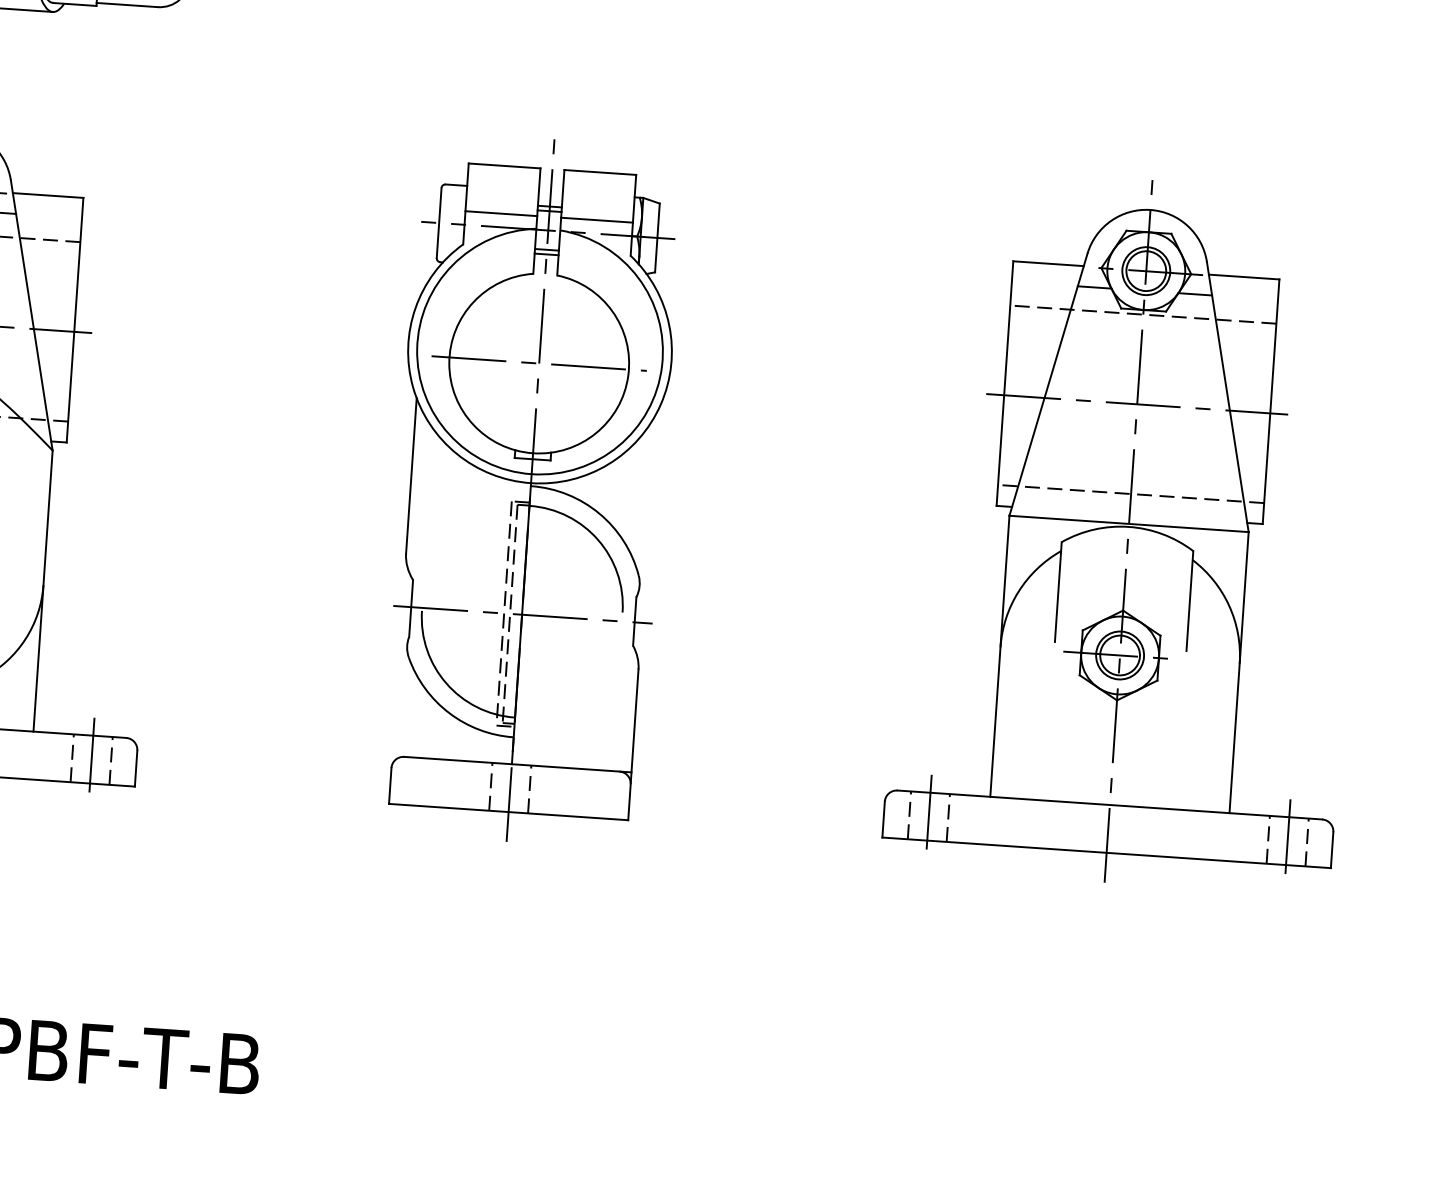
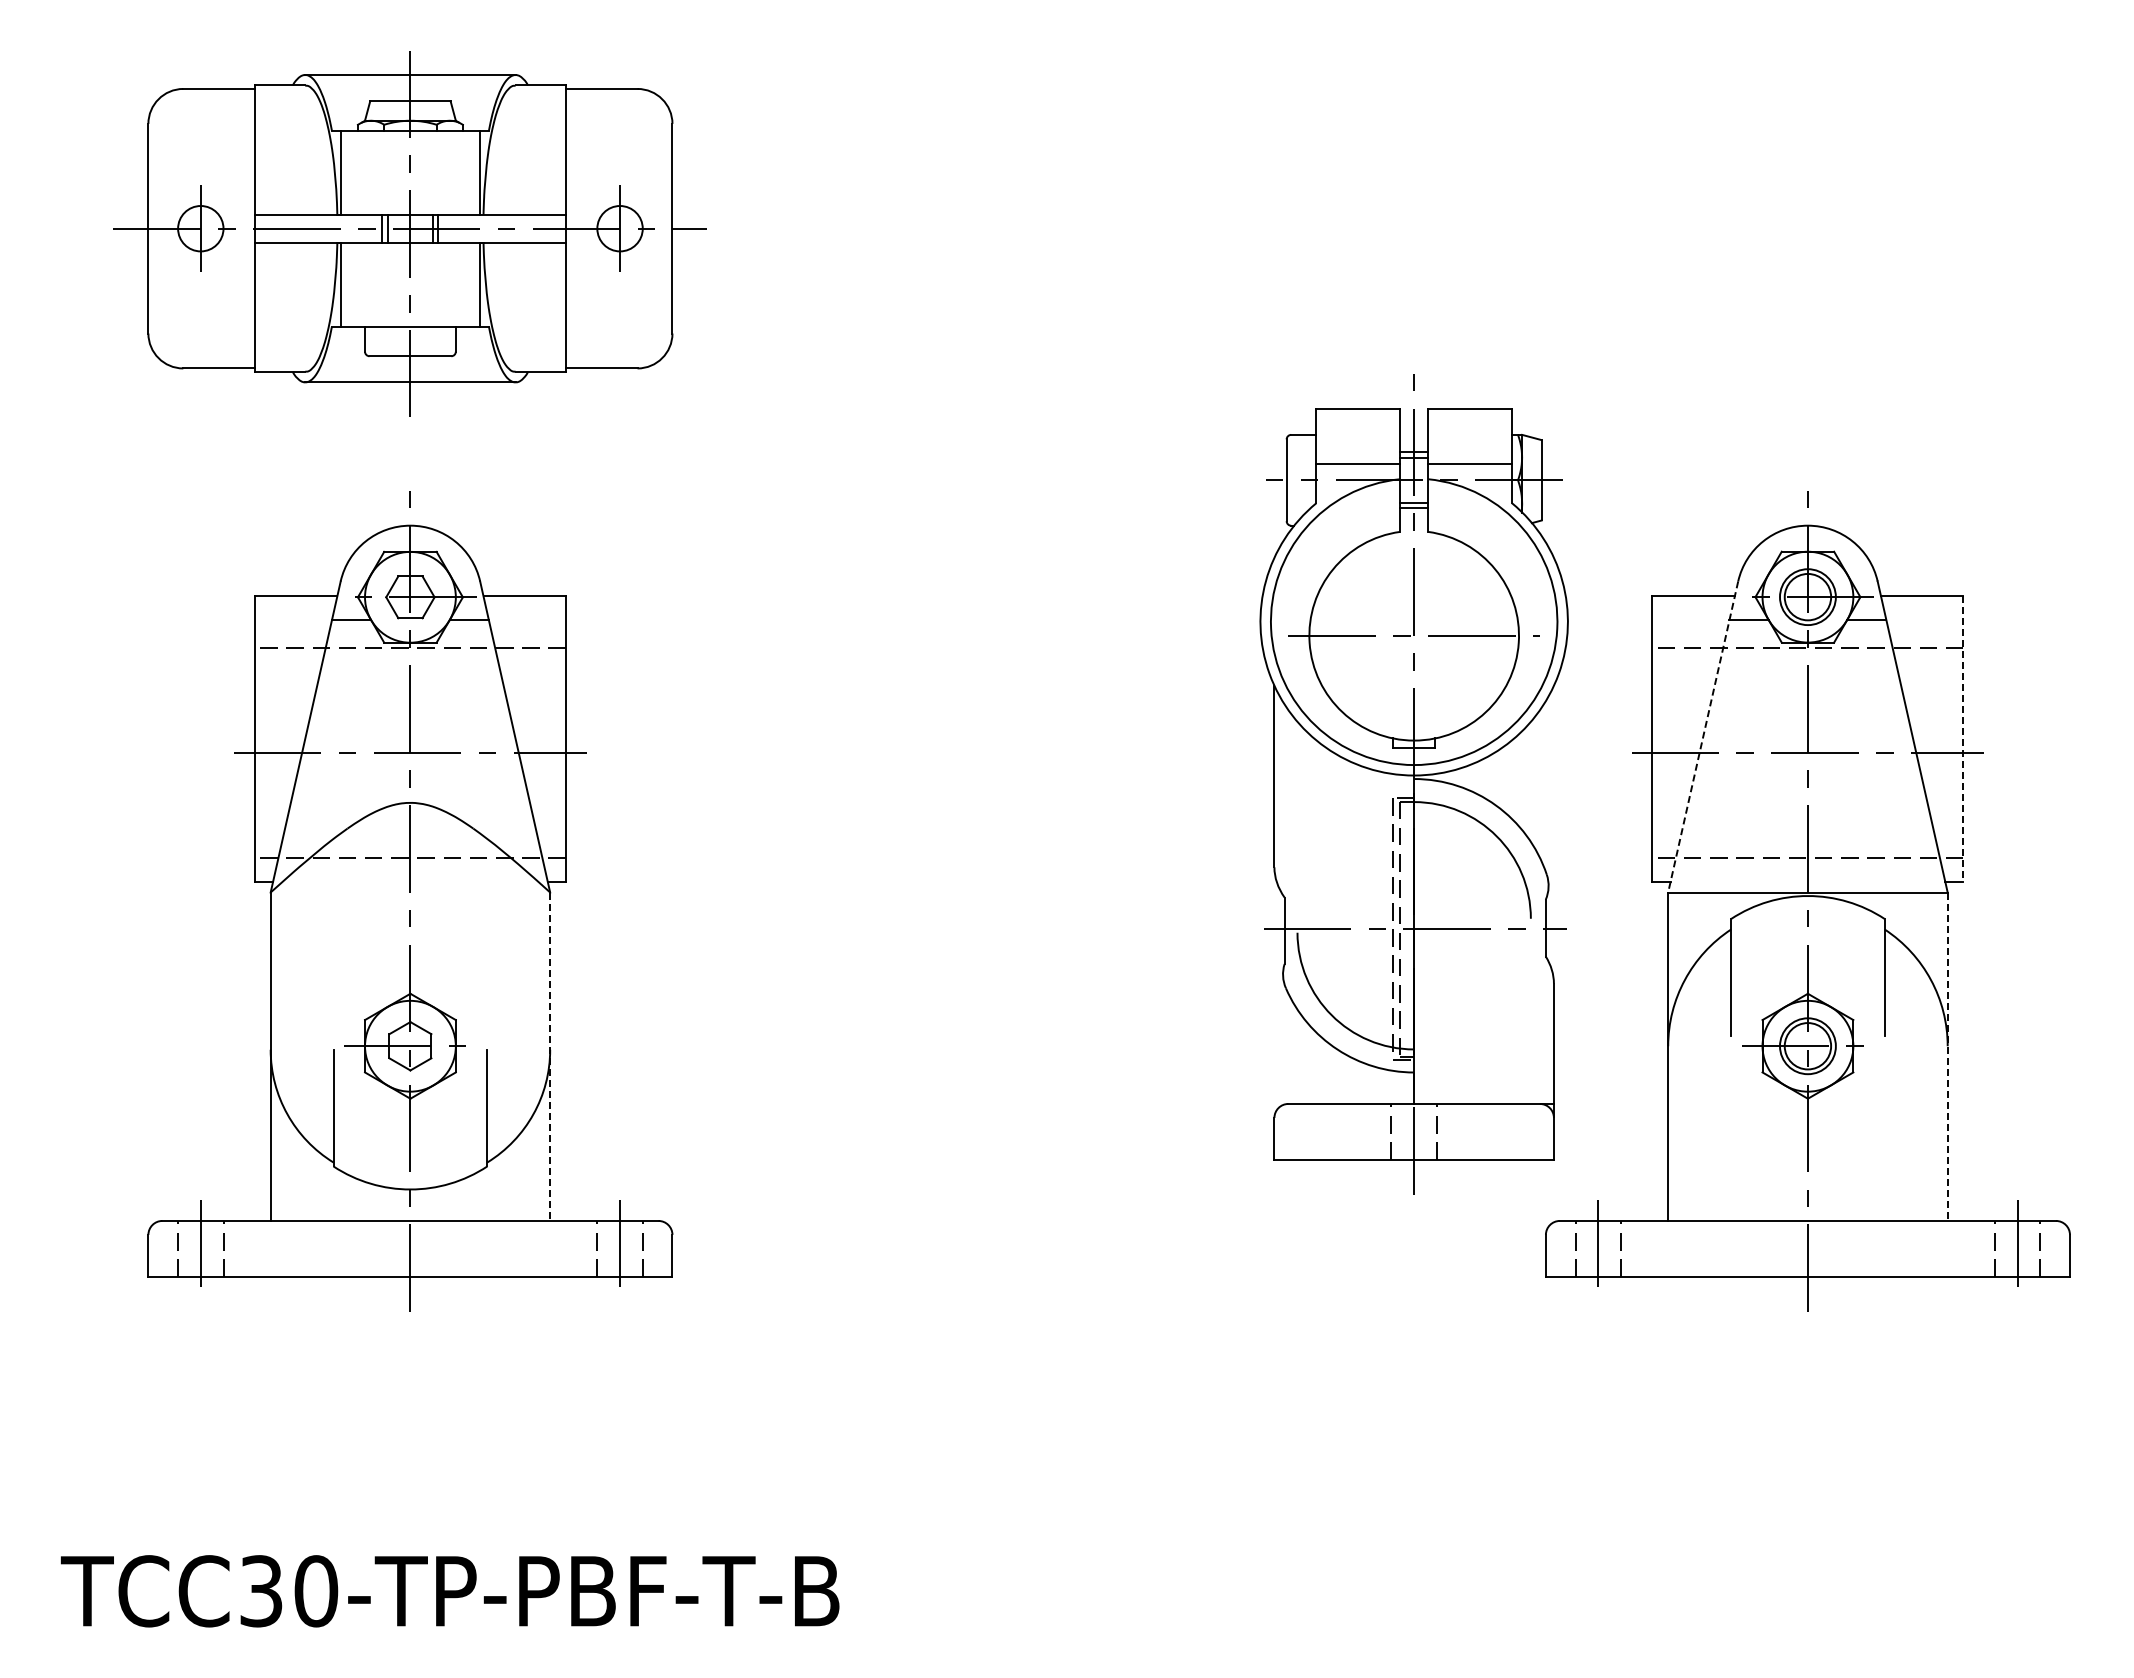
line: (1048, 385) -> (1703, 737), solid -> dashed
line: (1271, 402) -> (1963, 739), solid -> dashed
part: (529, 490) -> (1413, 784), moved
line: (43, 591) -> (550, 1057), solid -> dashed
line: (1238, 673) -> (1947, 1057), solid -> dashed

